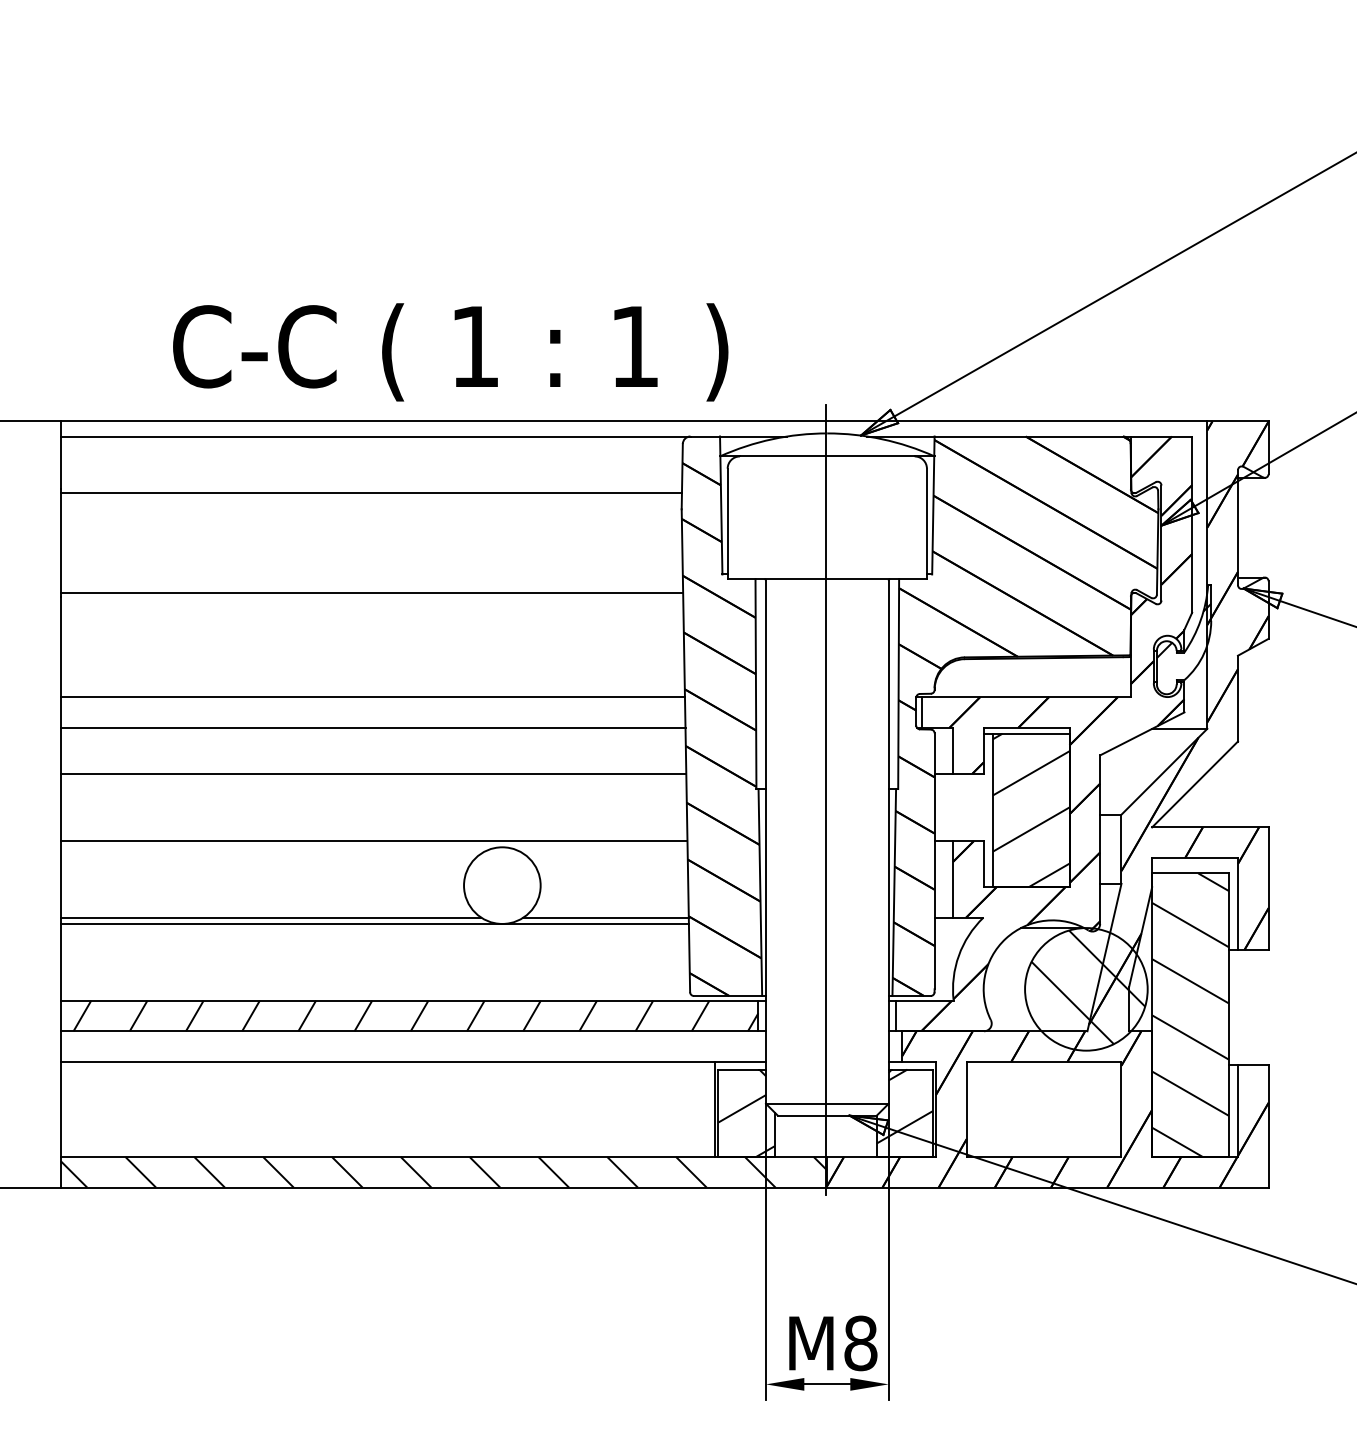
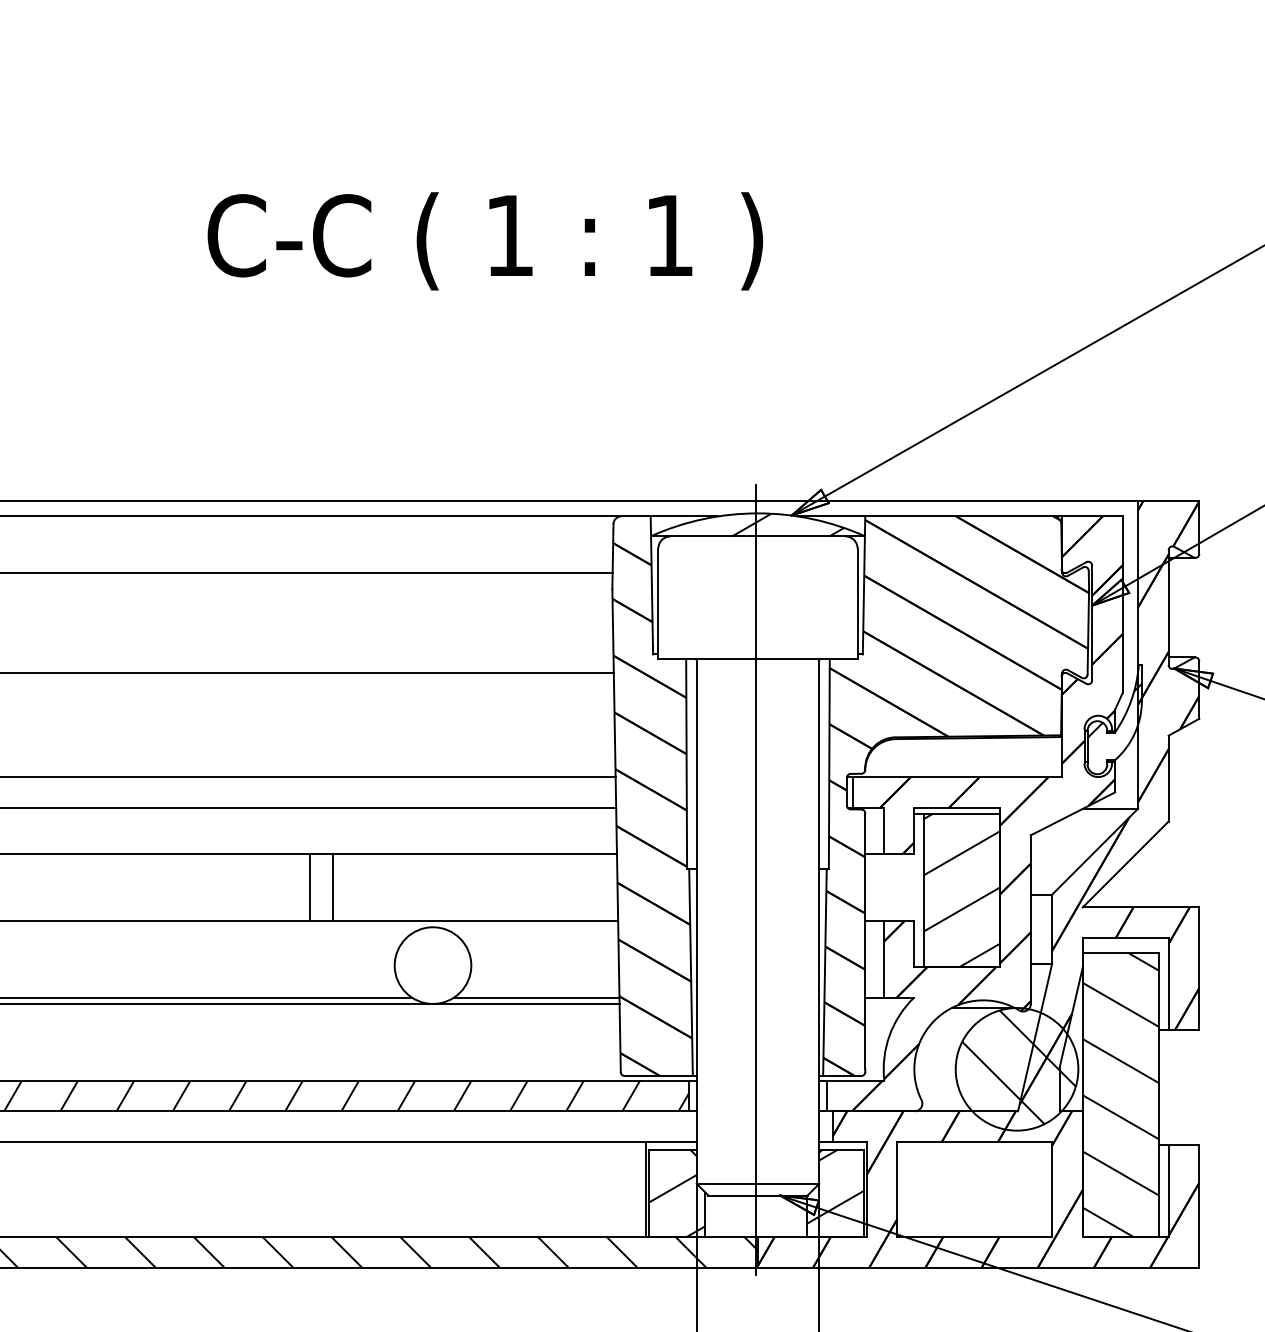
text: (450, 352) -> (485, 241), moved
hatch: (857, 444) -> (788, 524), added
line: (379, 807) -> (310, 887), added
line: (402, 807) -> (333, 887), added

